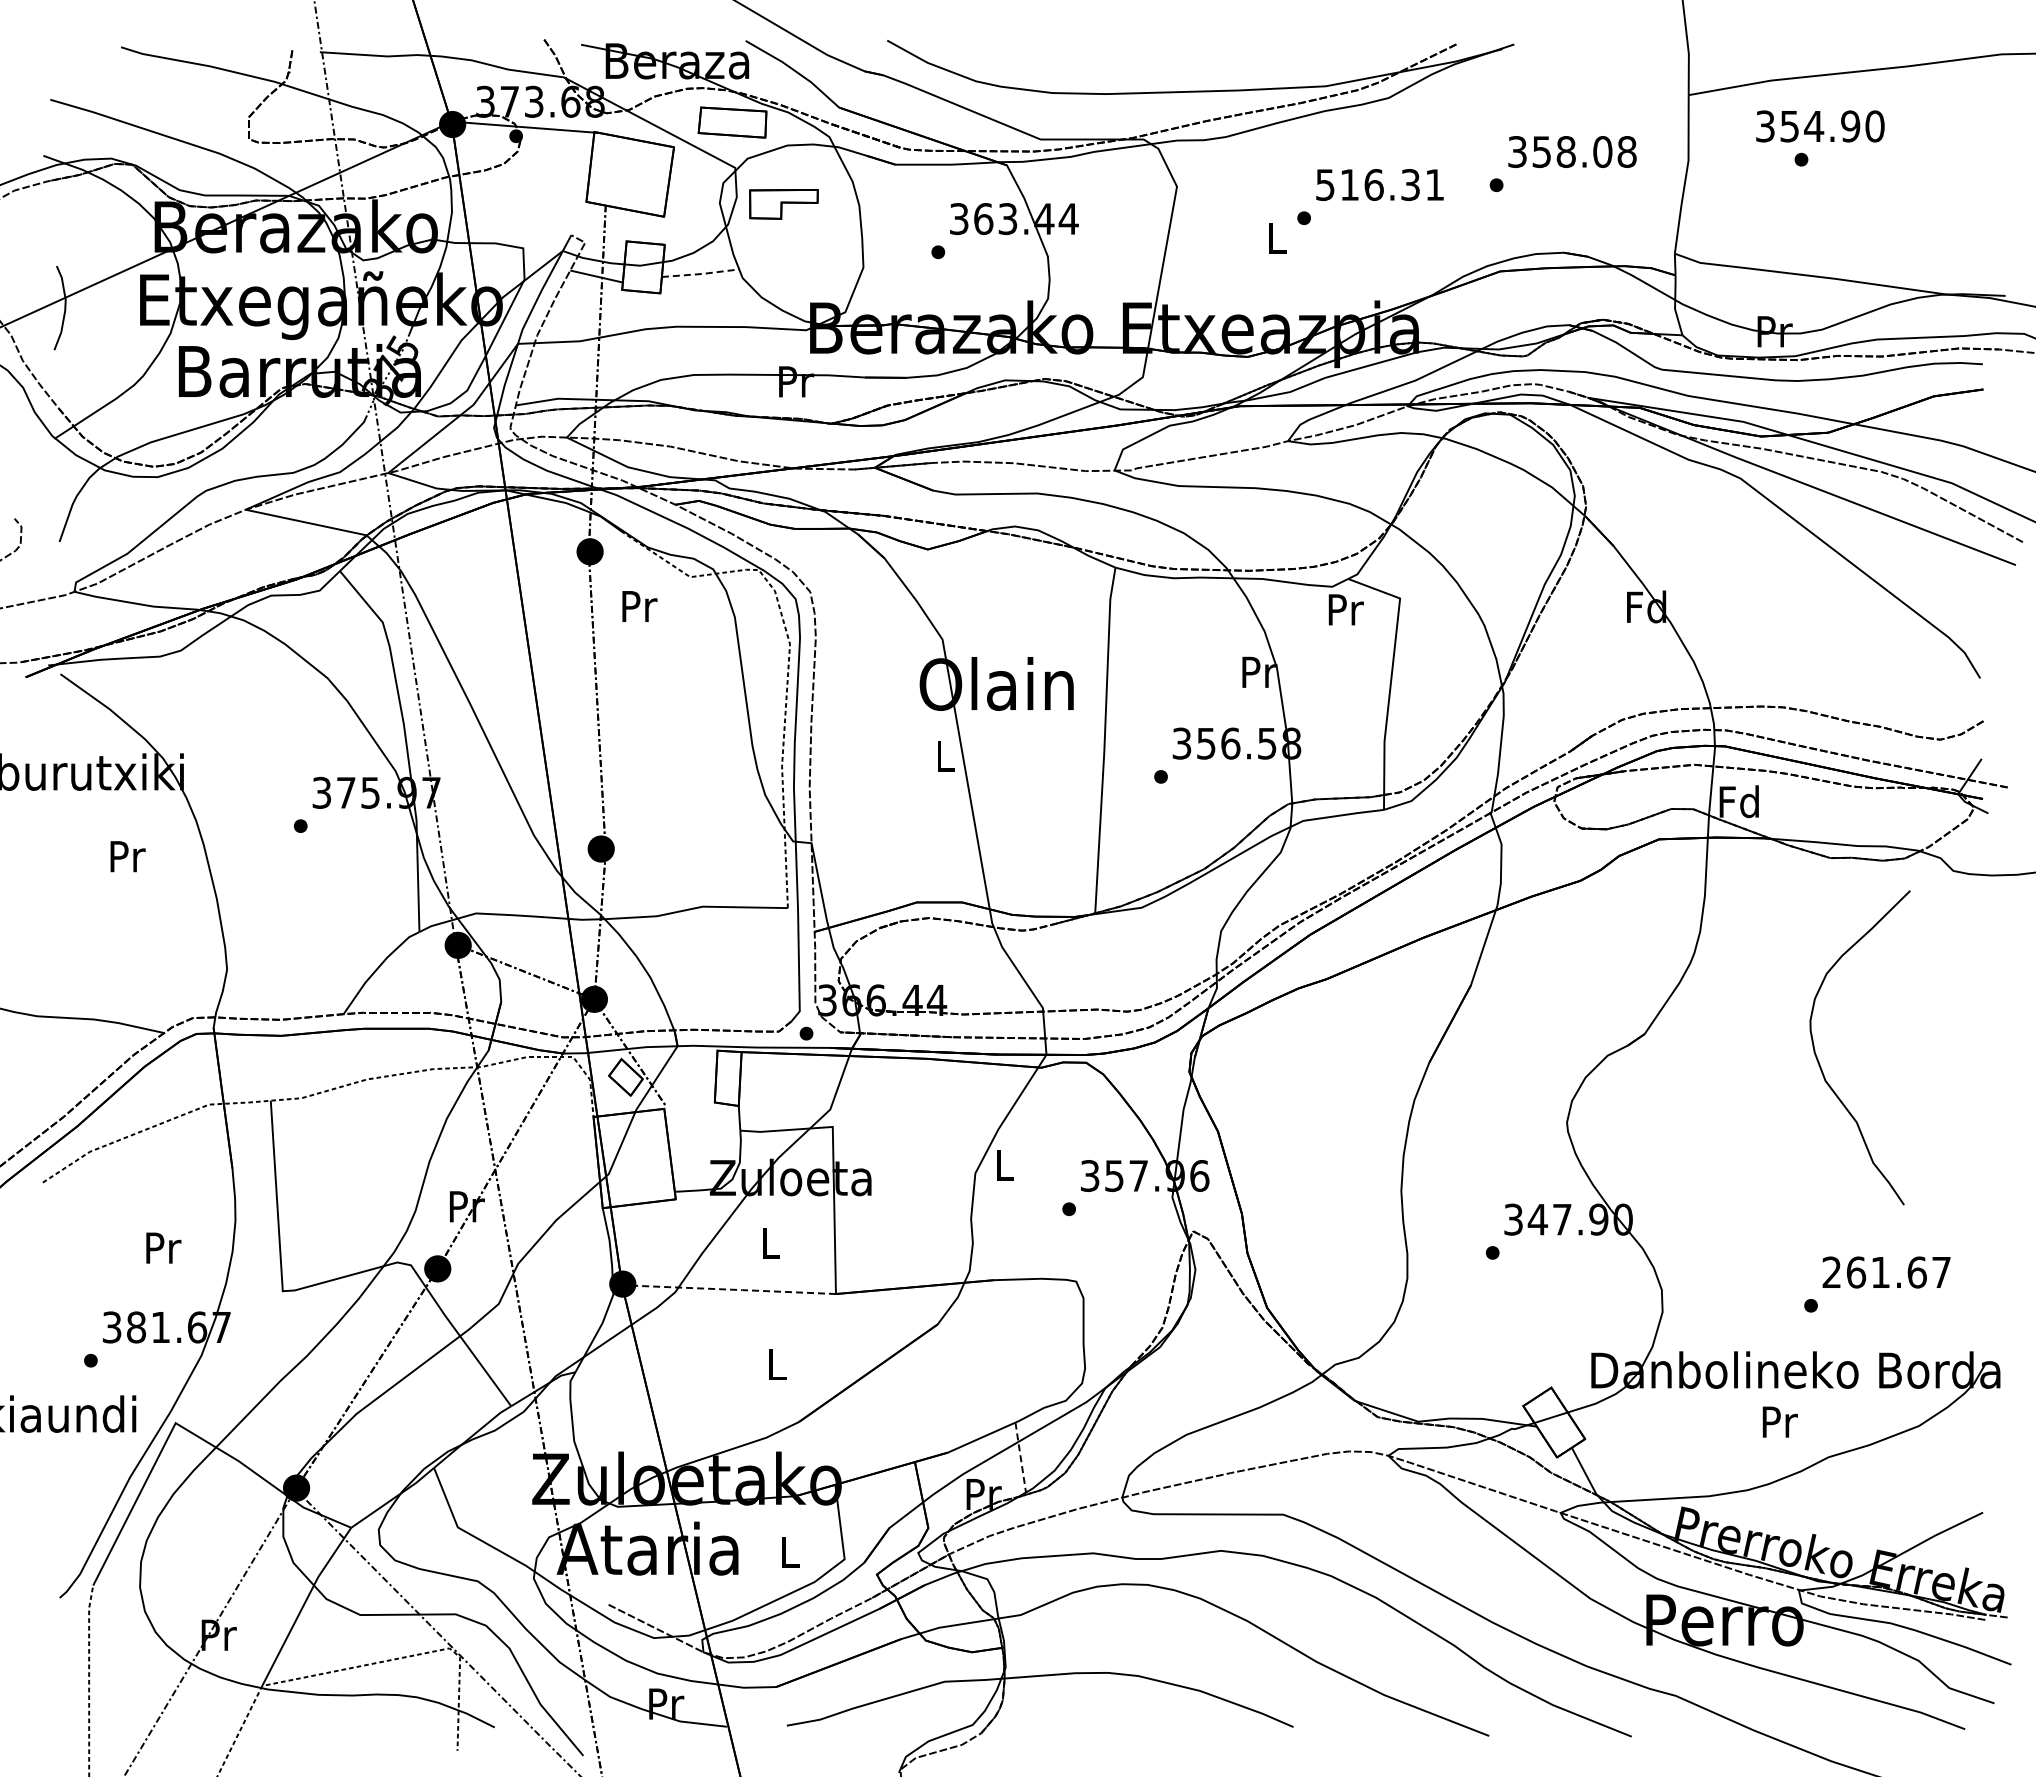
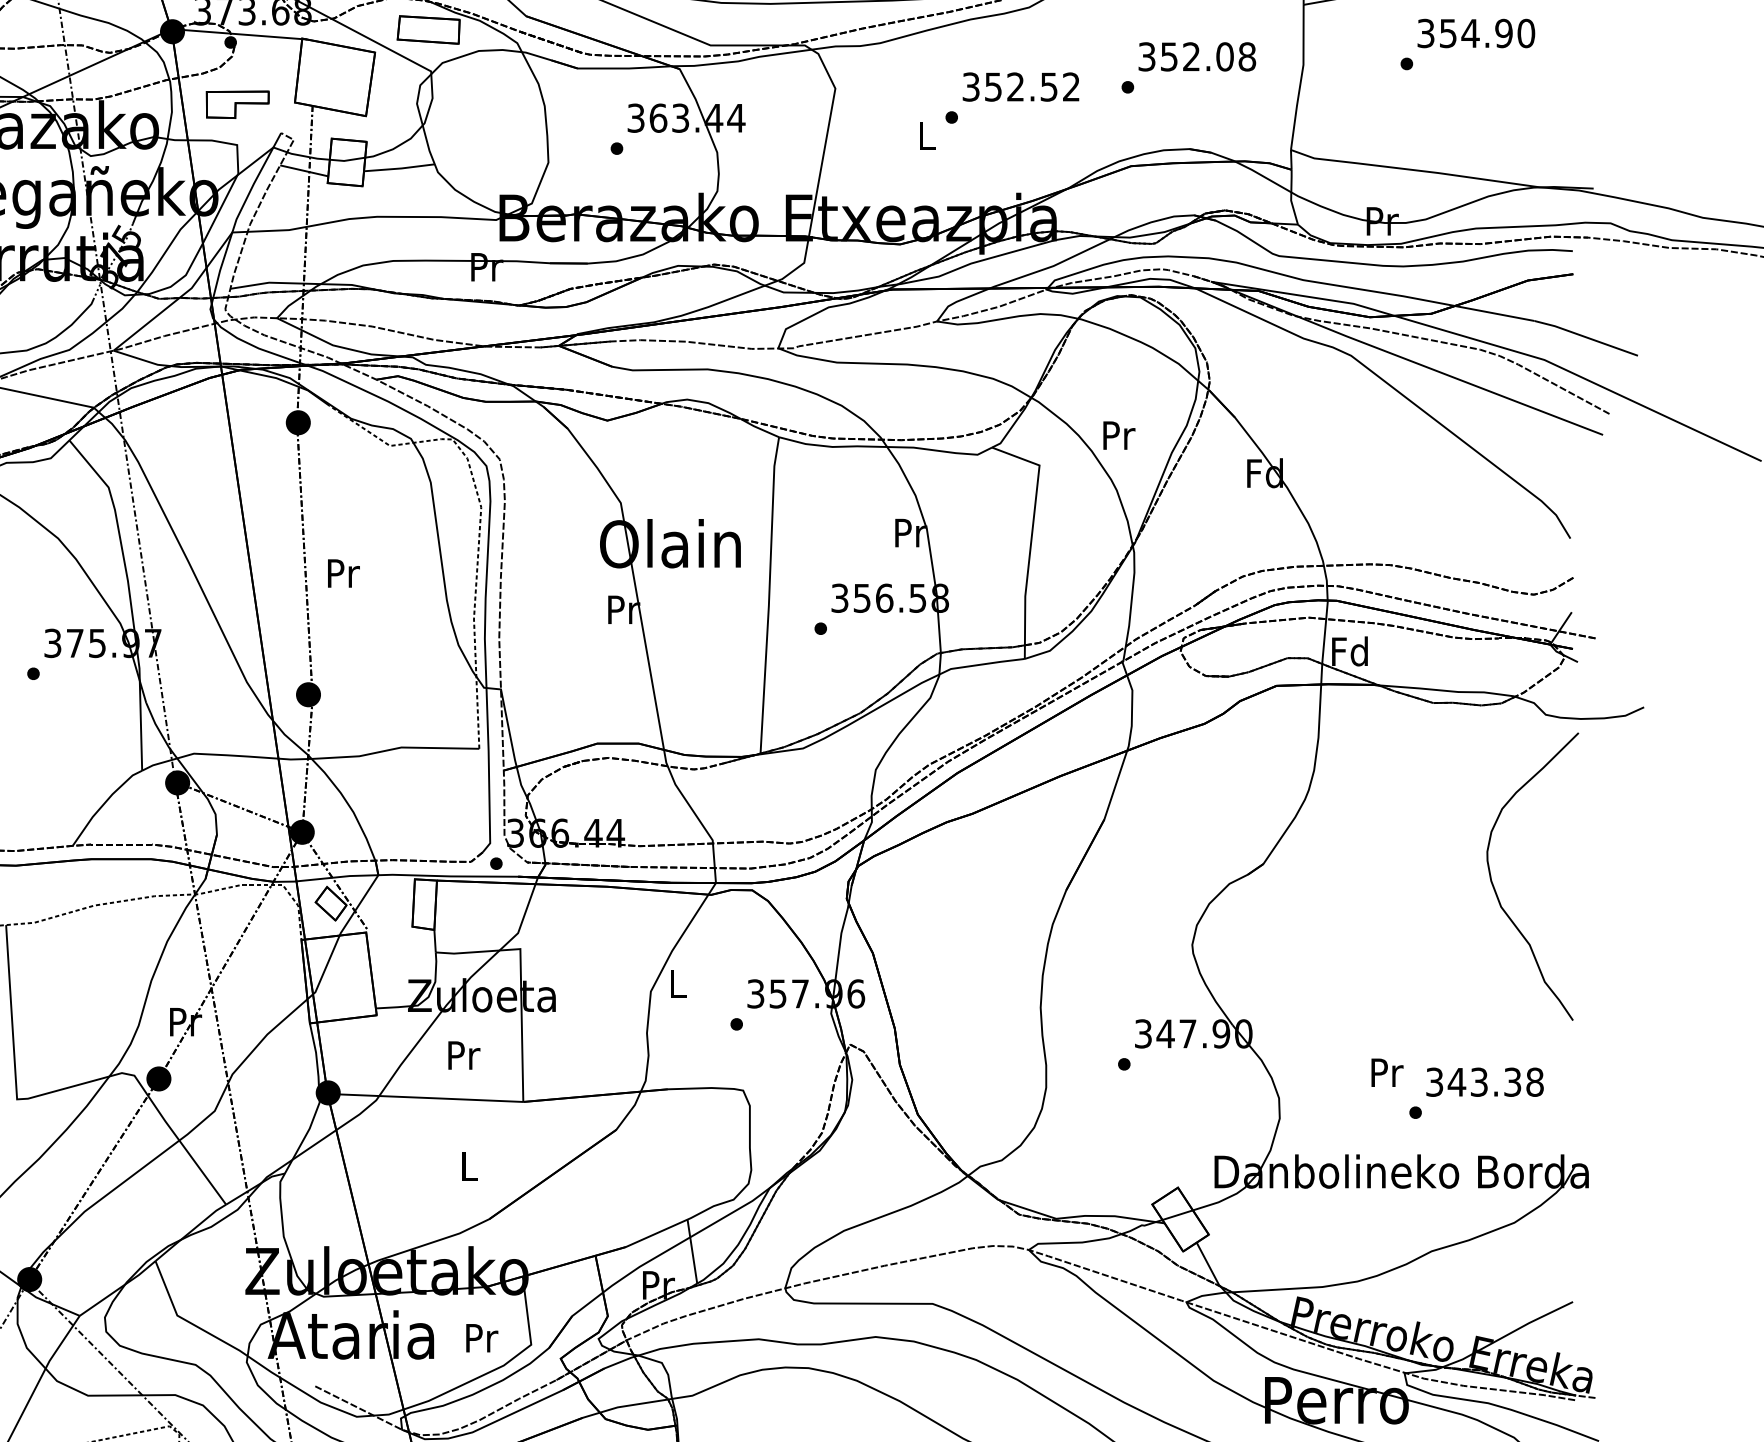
text: (1820, 126) -> (1476, 33), moved
text: (1565, 152) -> (1190, 57), 358.08 -> 352.08
text: (1379, 184) -> (1020, 86), 516.31 -> 352.52
part: (783, 204) -> (237, 104), moved
line: (701, 274) -> (400, 168), dashed -> solid
text: (639, 606) -> (343, 573), moved
text: (1345, 609) -> (1118, 435), moved
text: (945, 755) -> (623, 609), L -> Pr
curve: (1819, 1061) -> (1495, 889), moved
text: (771, 1242) -> (464, 1054), L -> Pr
text: (1886, 1272) -> (1484, 1082), 261.67 -> 343.38
line: (724, 1289) -> (421, 1097), dashed -> solid
text: (1779, 1421) -> (1386, 1072), moved
line: (1020, 1458) -> (692, 1252), dashed -> solid
text: (790, 1551) -> (481, 1337), L -> Pr

